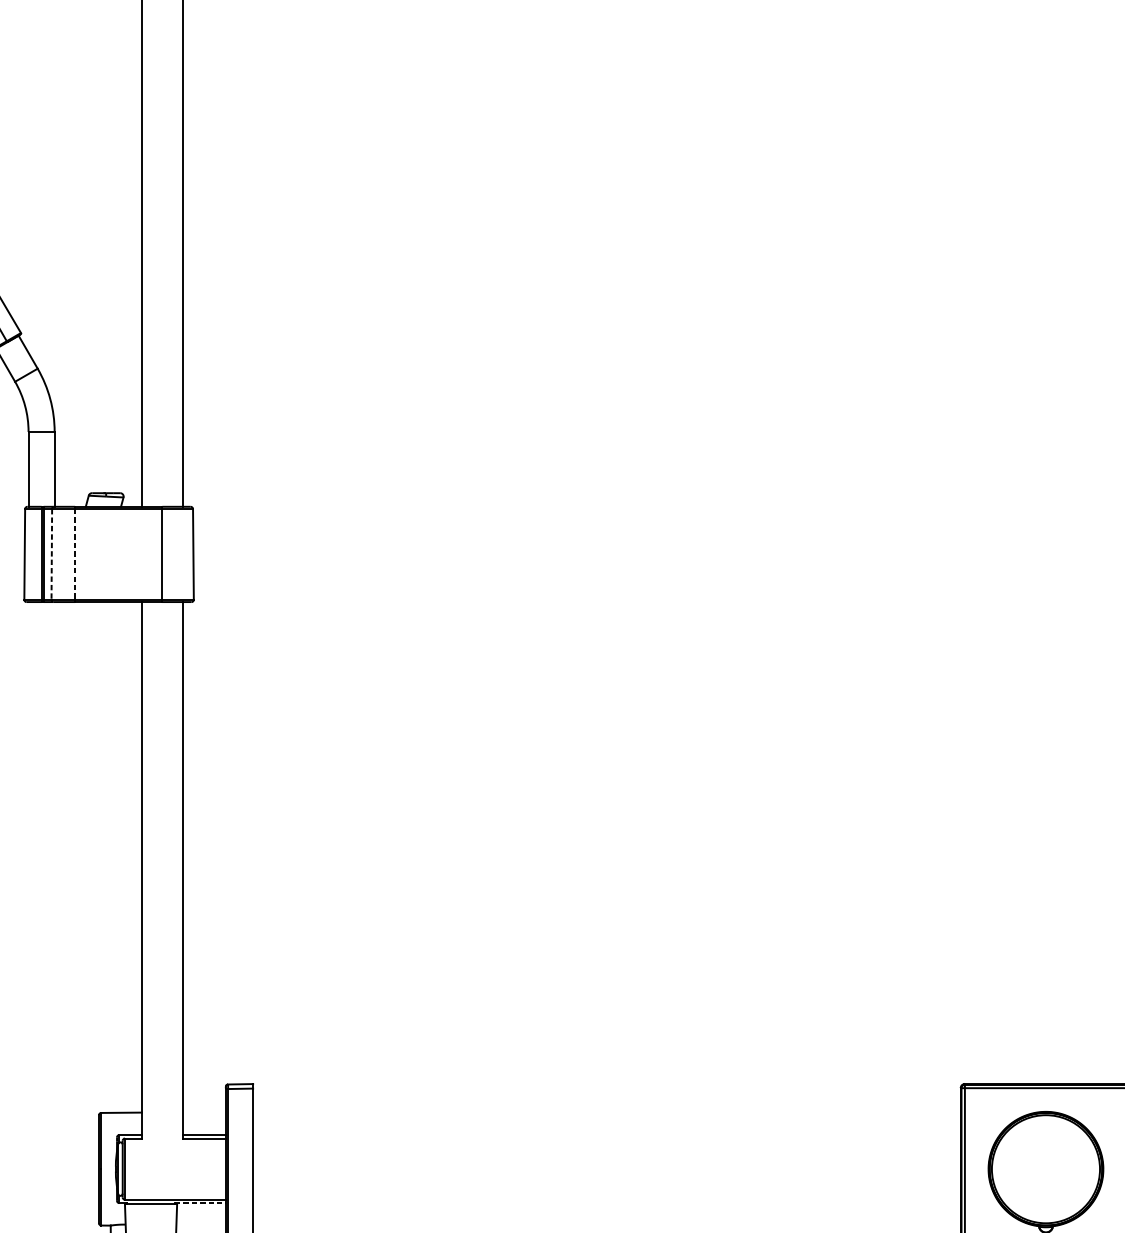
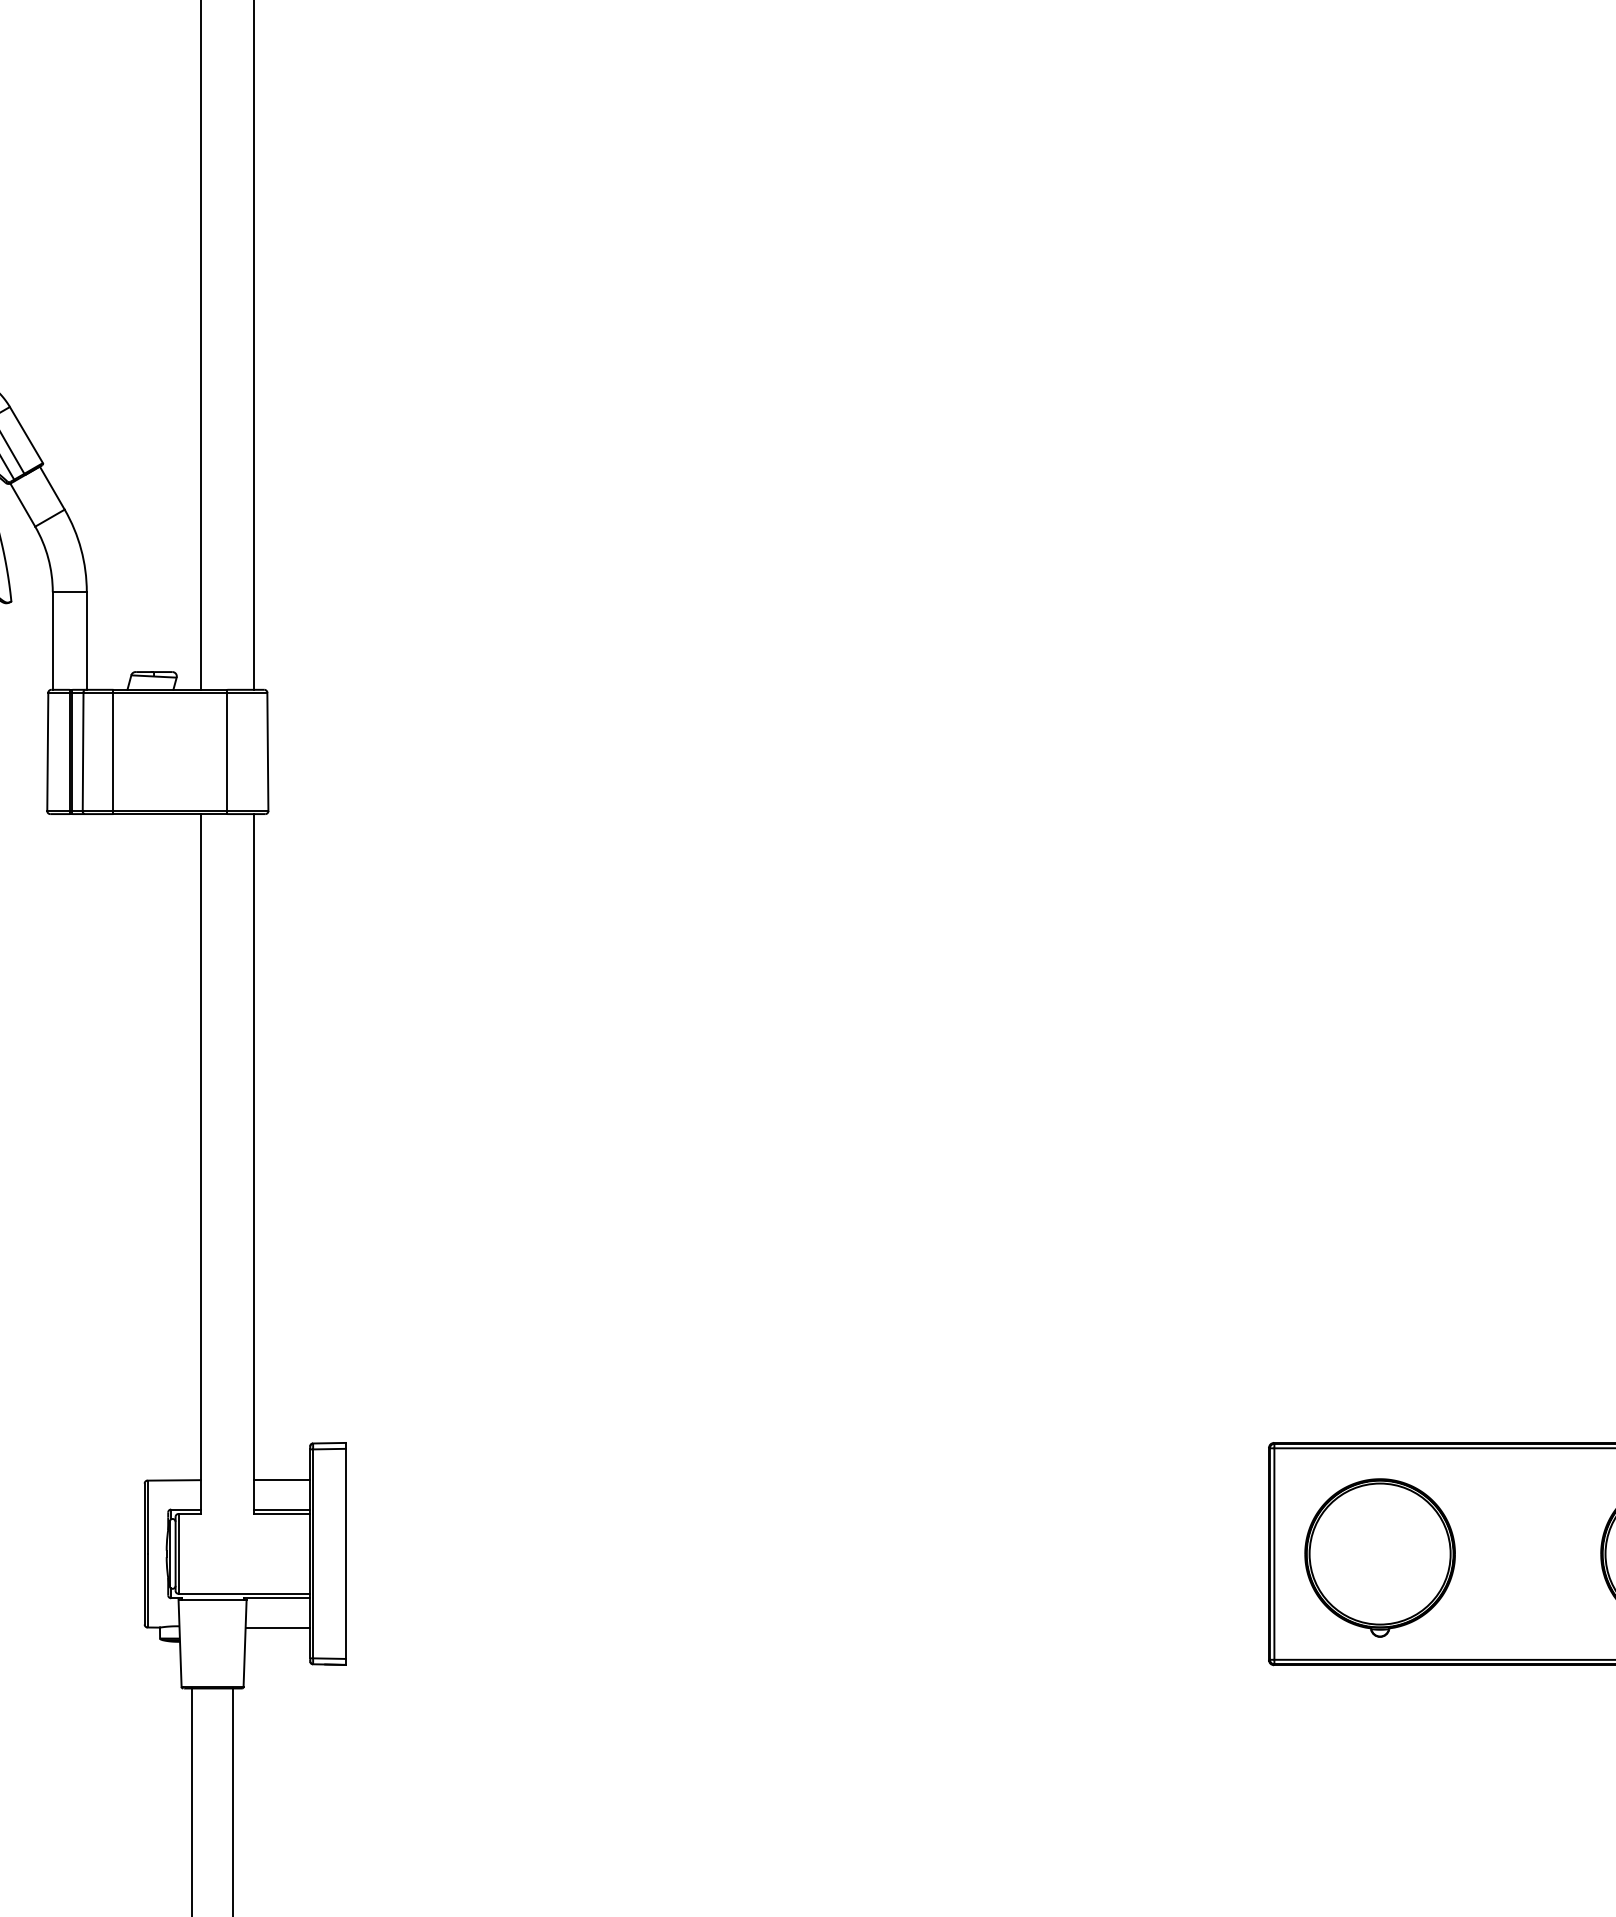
line: (52, 554) -> (83, 752), dashed -> solid
line: (75, 554) -> (113, 752), dashed -> solid
line: (204, 1112) -> (282, 1480), added
line: (200, 1203) -> (277, 1598), dashed -> solid
line: (200, 1226) -> (277, 1628), added

